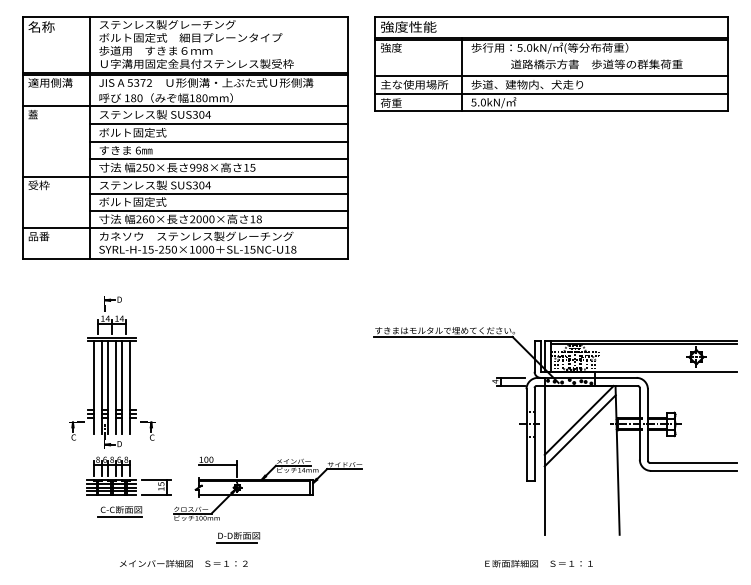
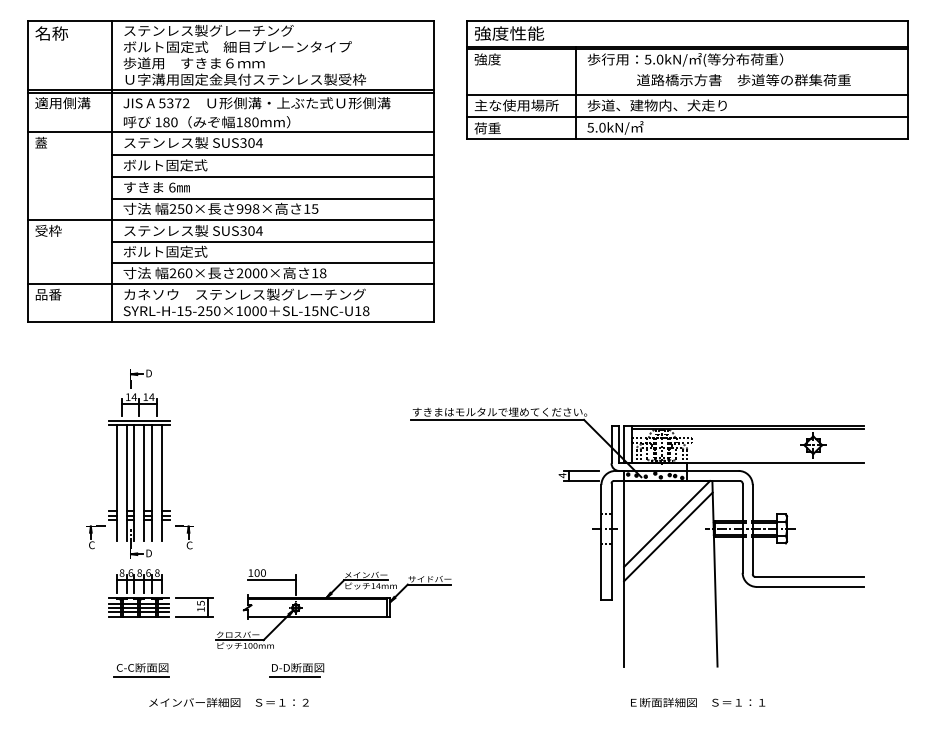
part: (555, 431) -> (637, 537), moved
part: (119, 511) -> (140, 669), moved
text: (538, 563) -> (697, 702), moved

